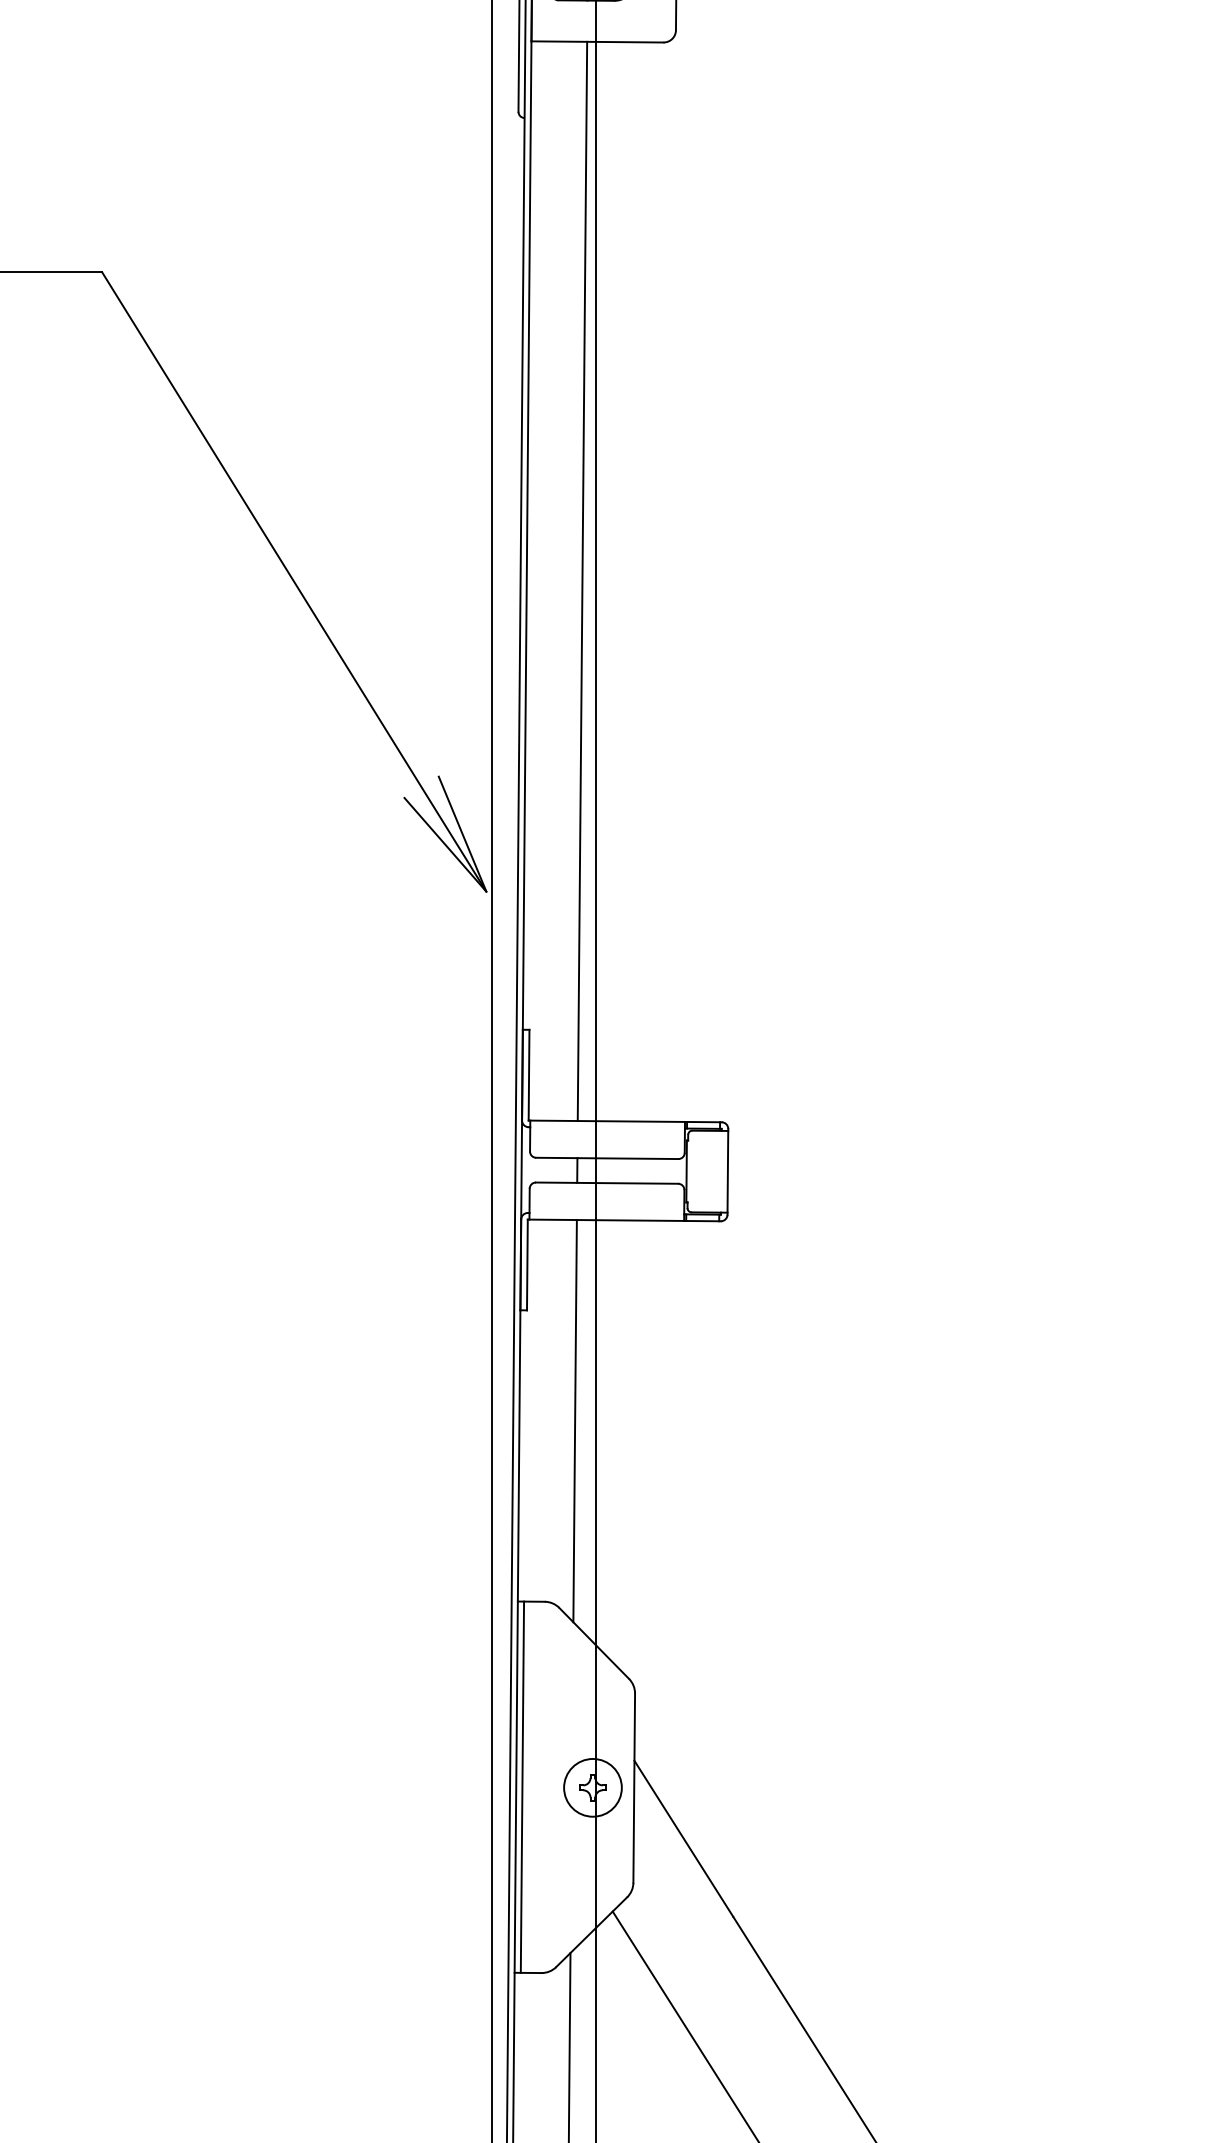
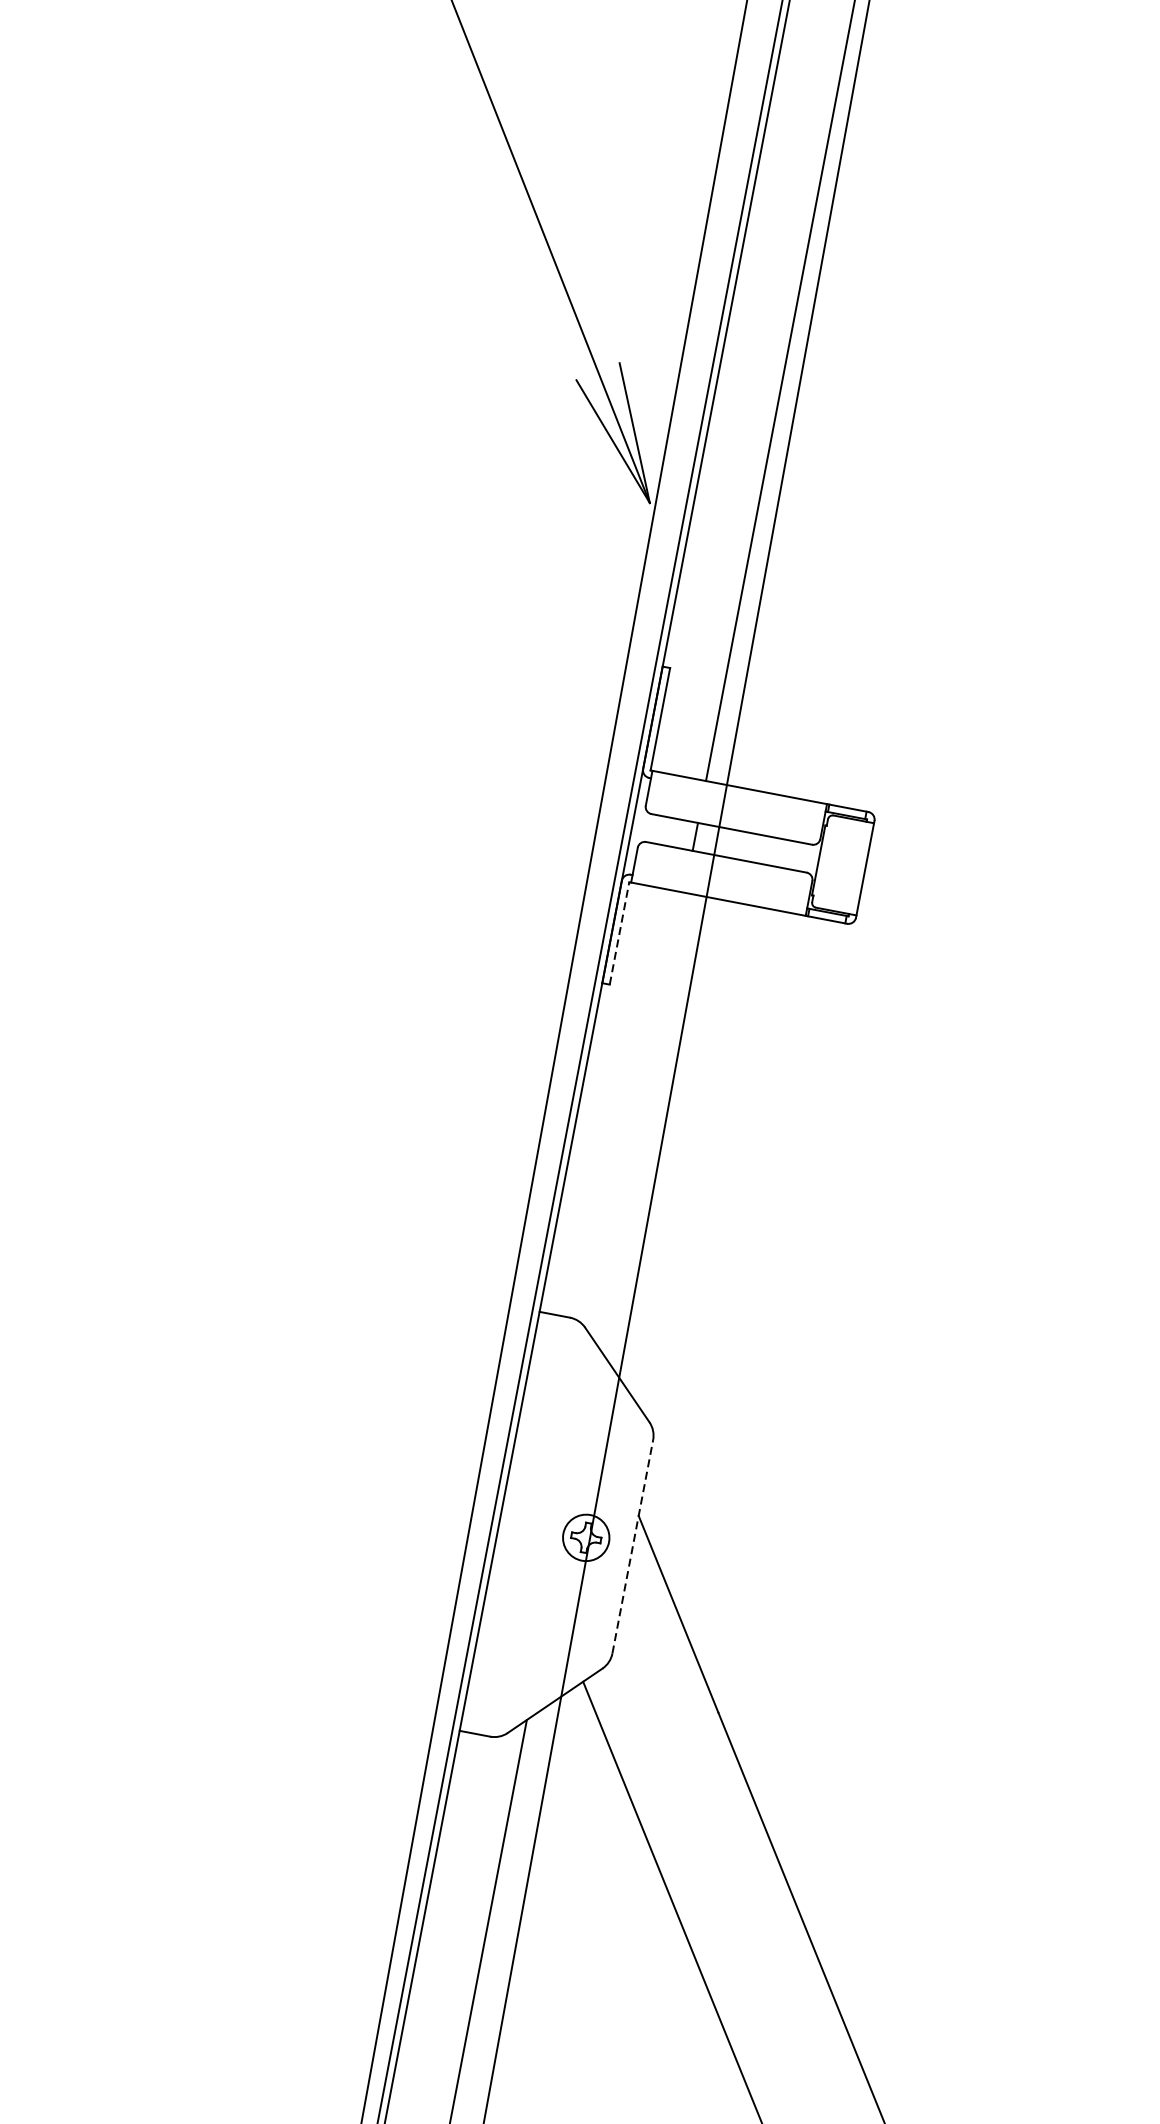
line: (527, 1264) -> (619, 932), solid -> dashed
line: (574, 1421) -> (640, 1120), removed
line: (522, 1786) -> (506, 1521), removed
circle: (592, 1787) -> (585, 1537), size x0.7
line: (634, 1788) -> (633, 1547), solid -> dashed

